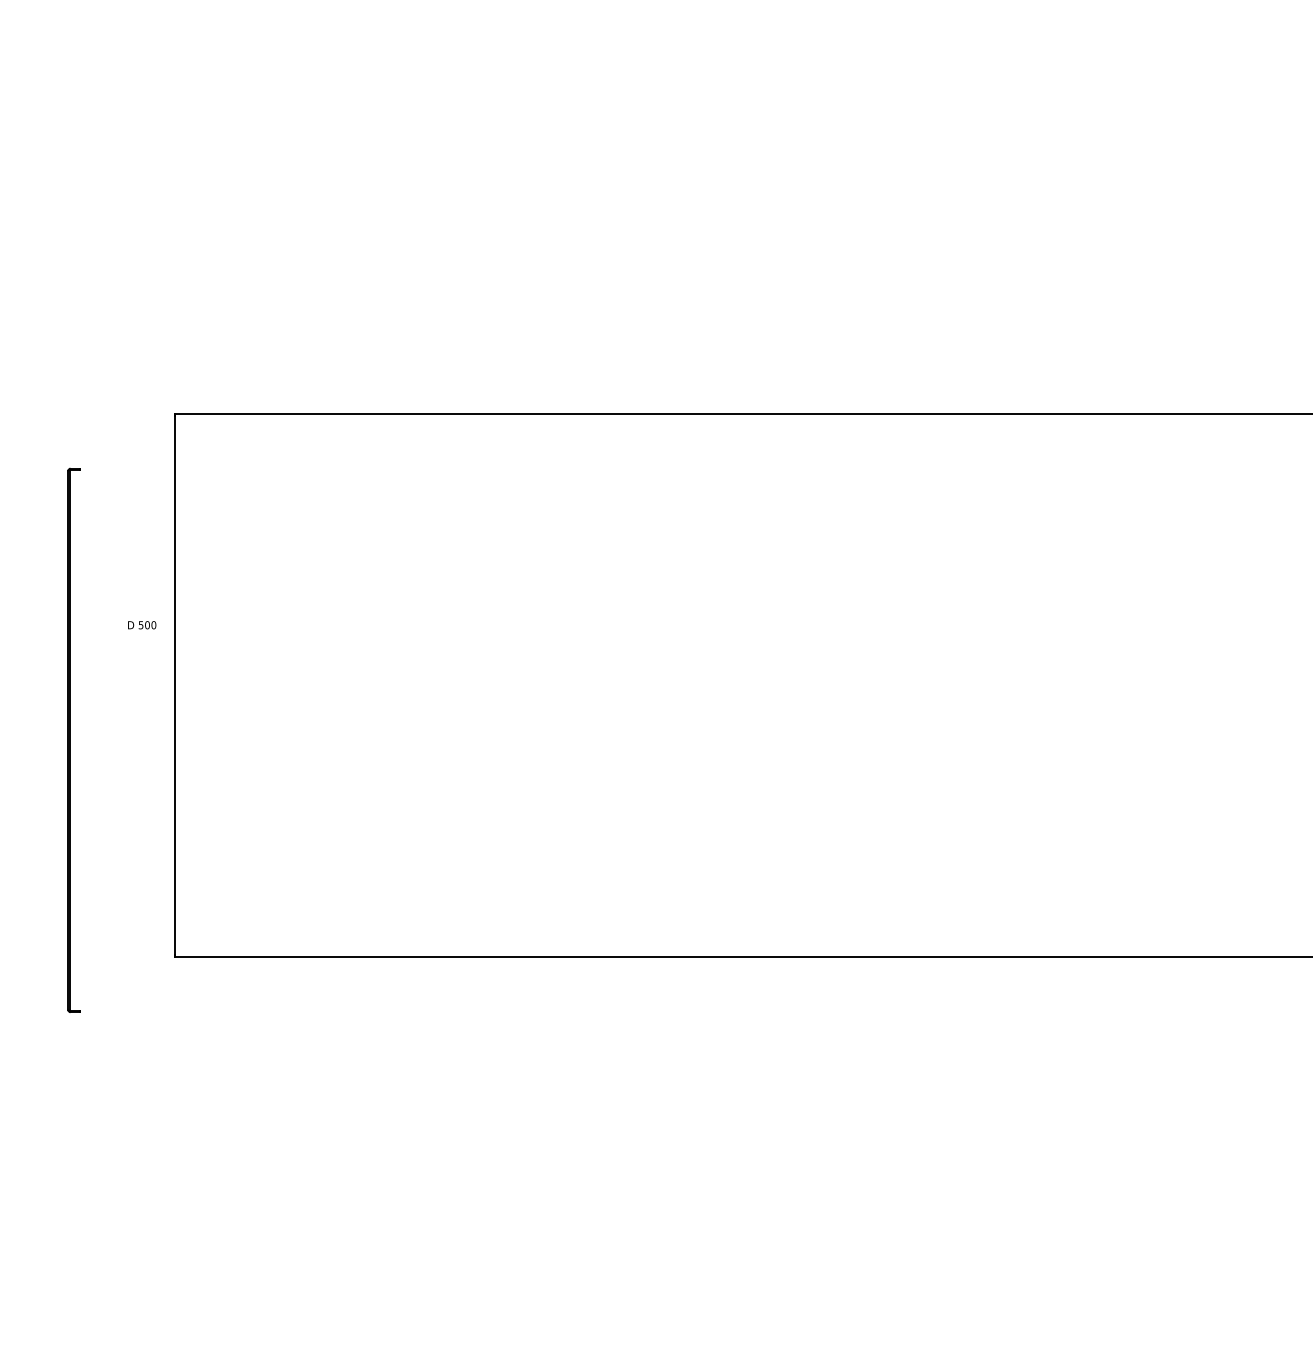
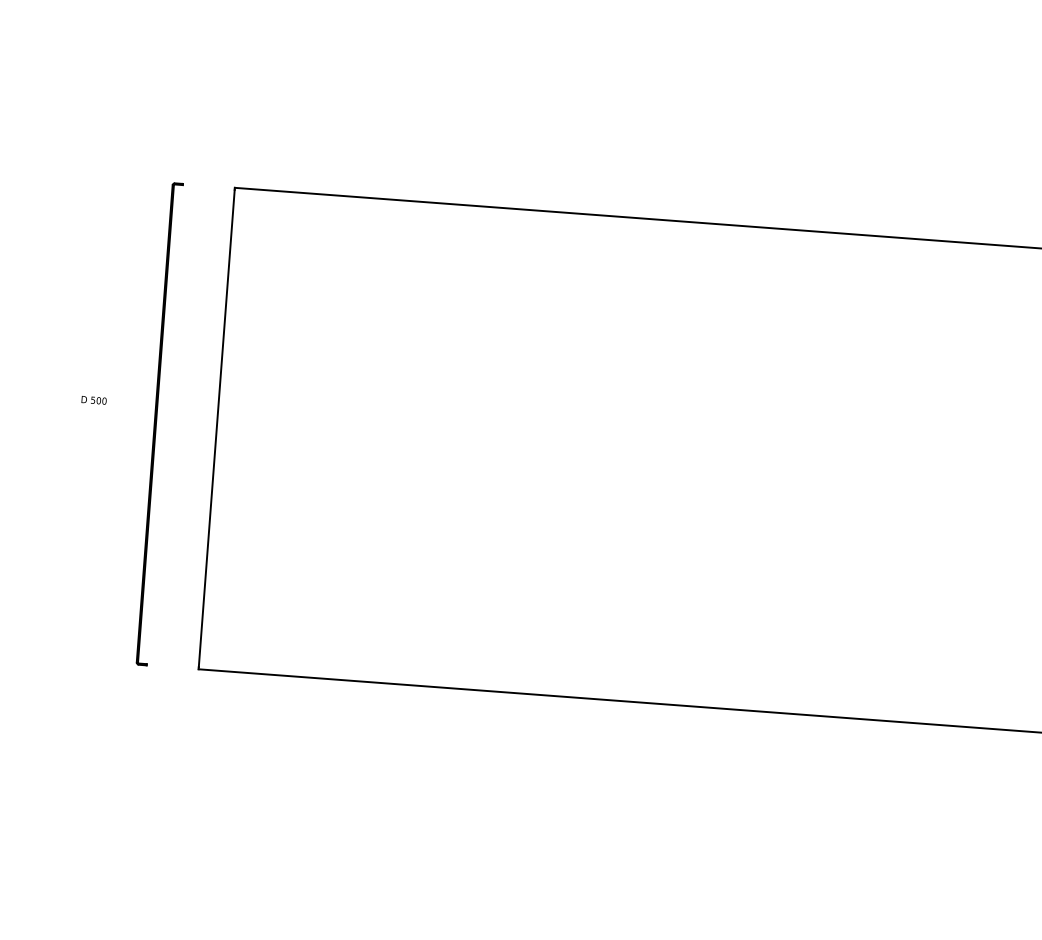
text: (142, 625) -> (94, 400), moved
part: (73, 739) -> (159, 423), moved

